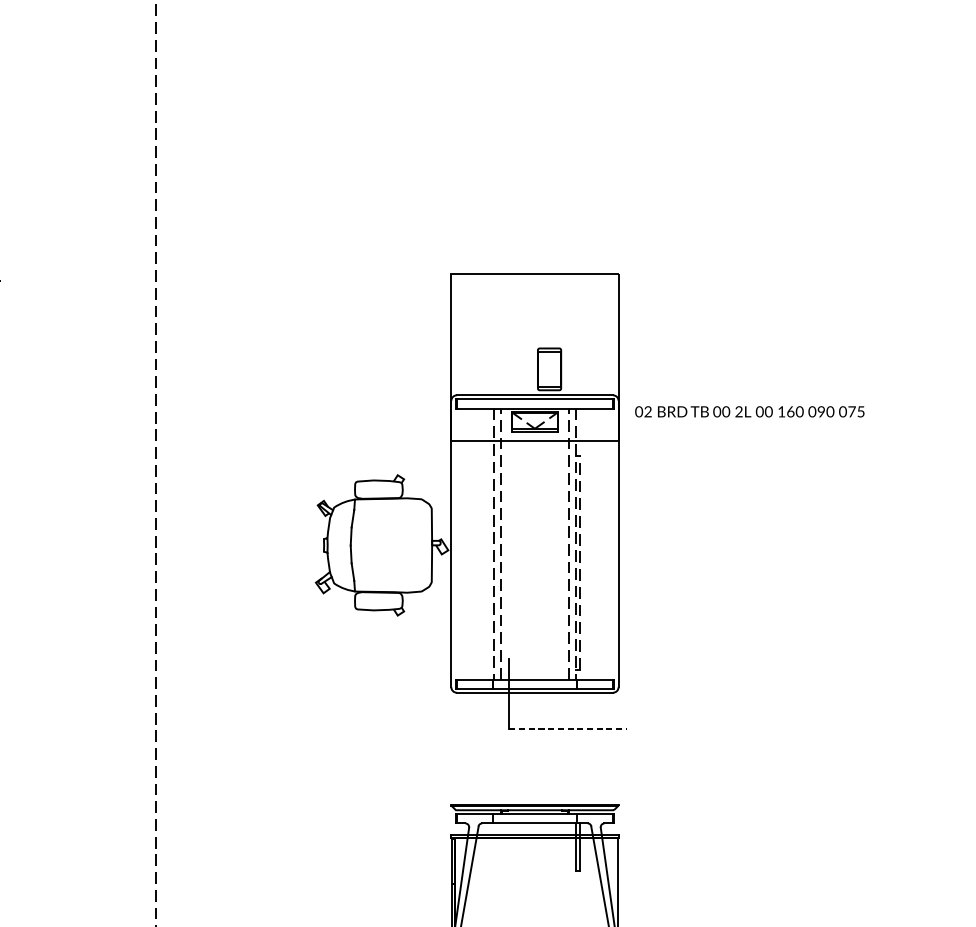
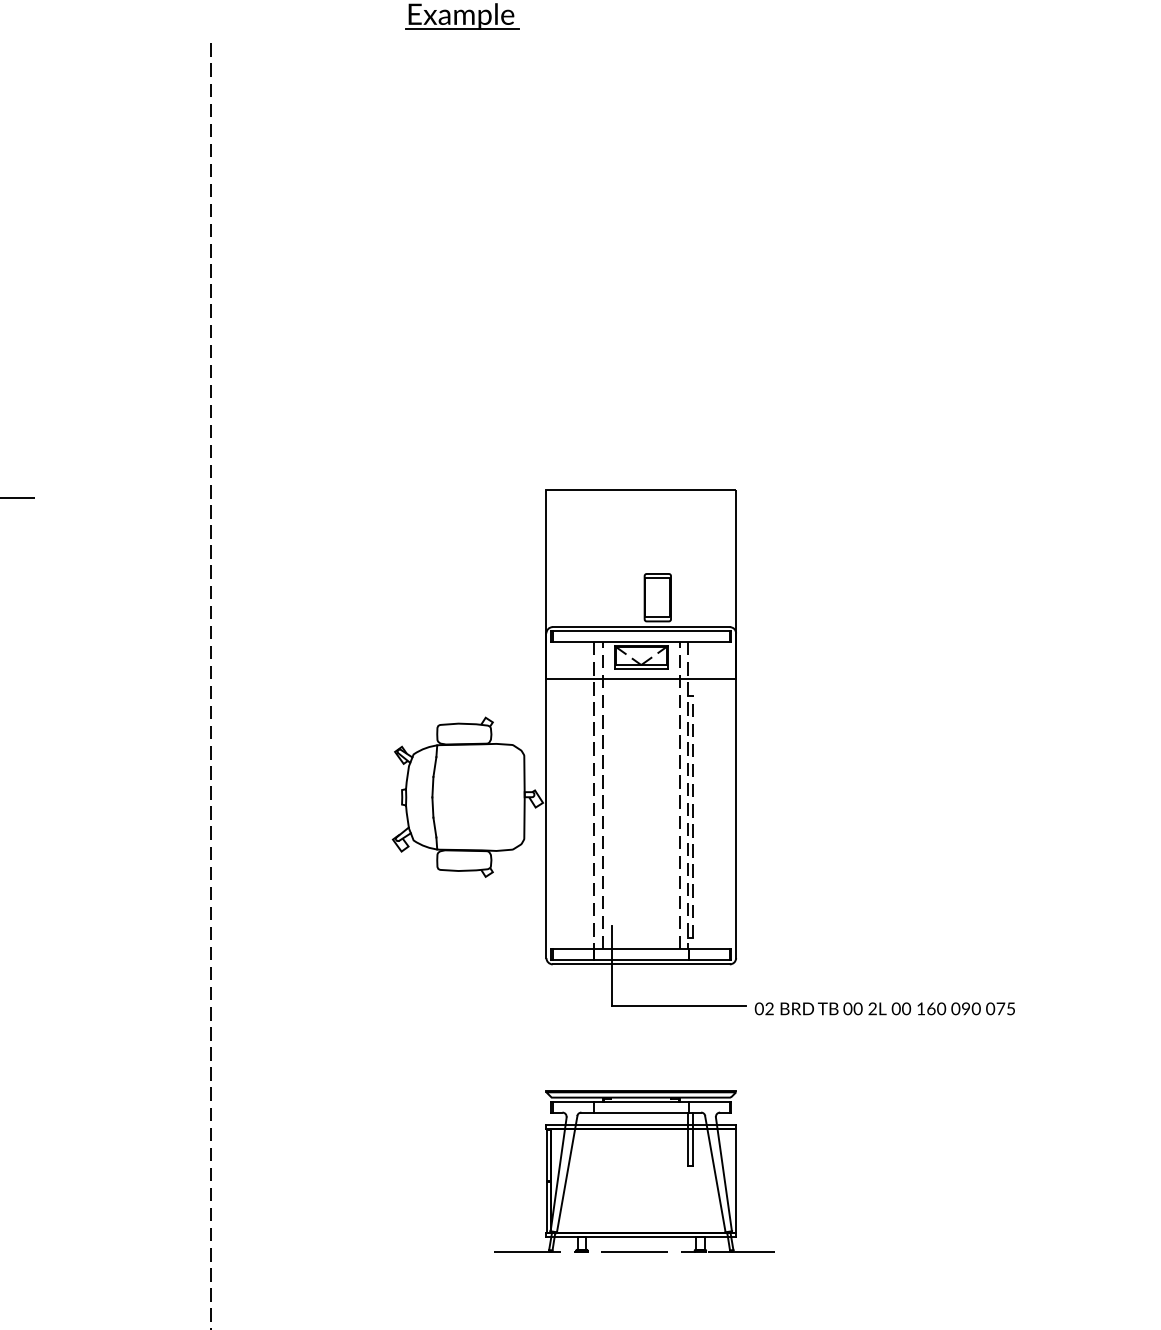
text: (749, 411) -> (884, 1008), moved
line: (568, 729) -> (679, 1005), dashed -> solid

